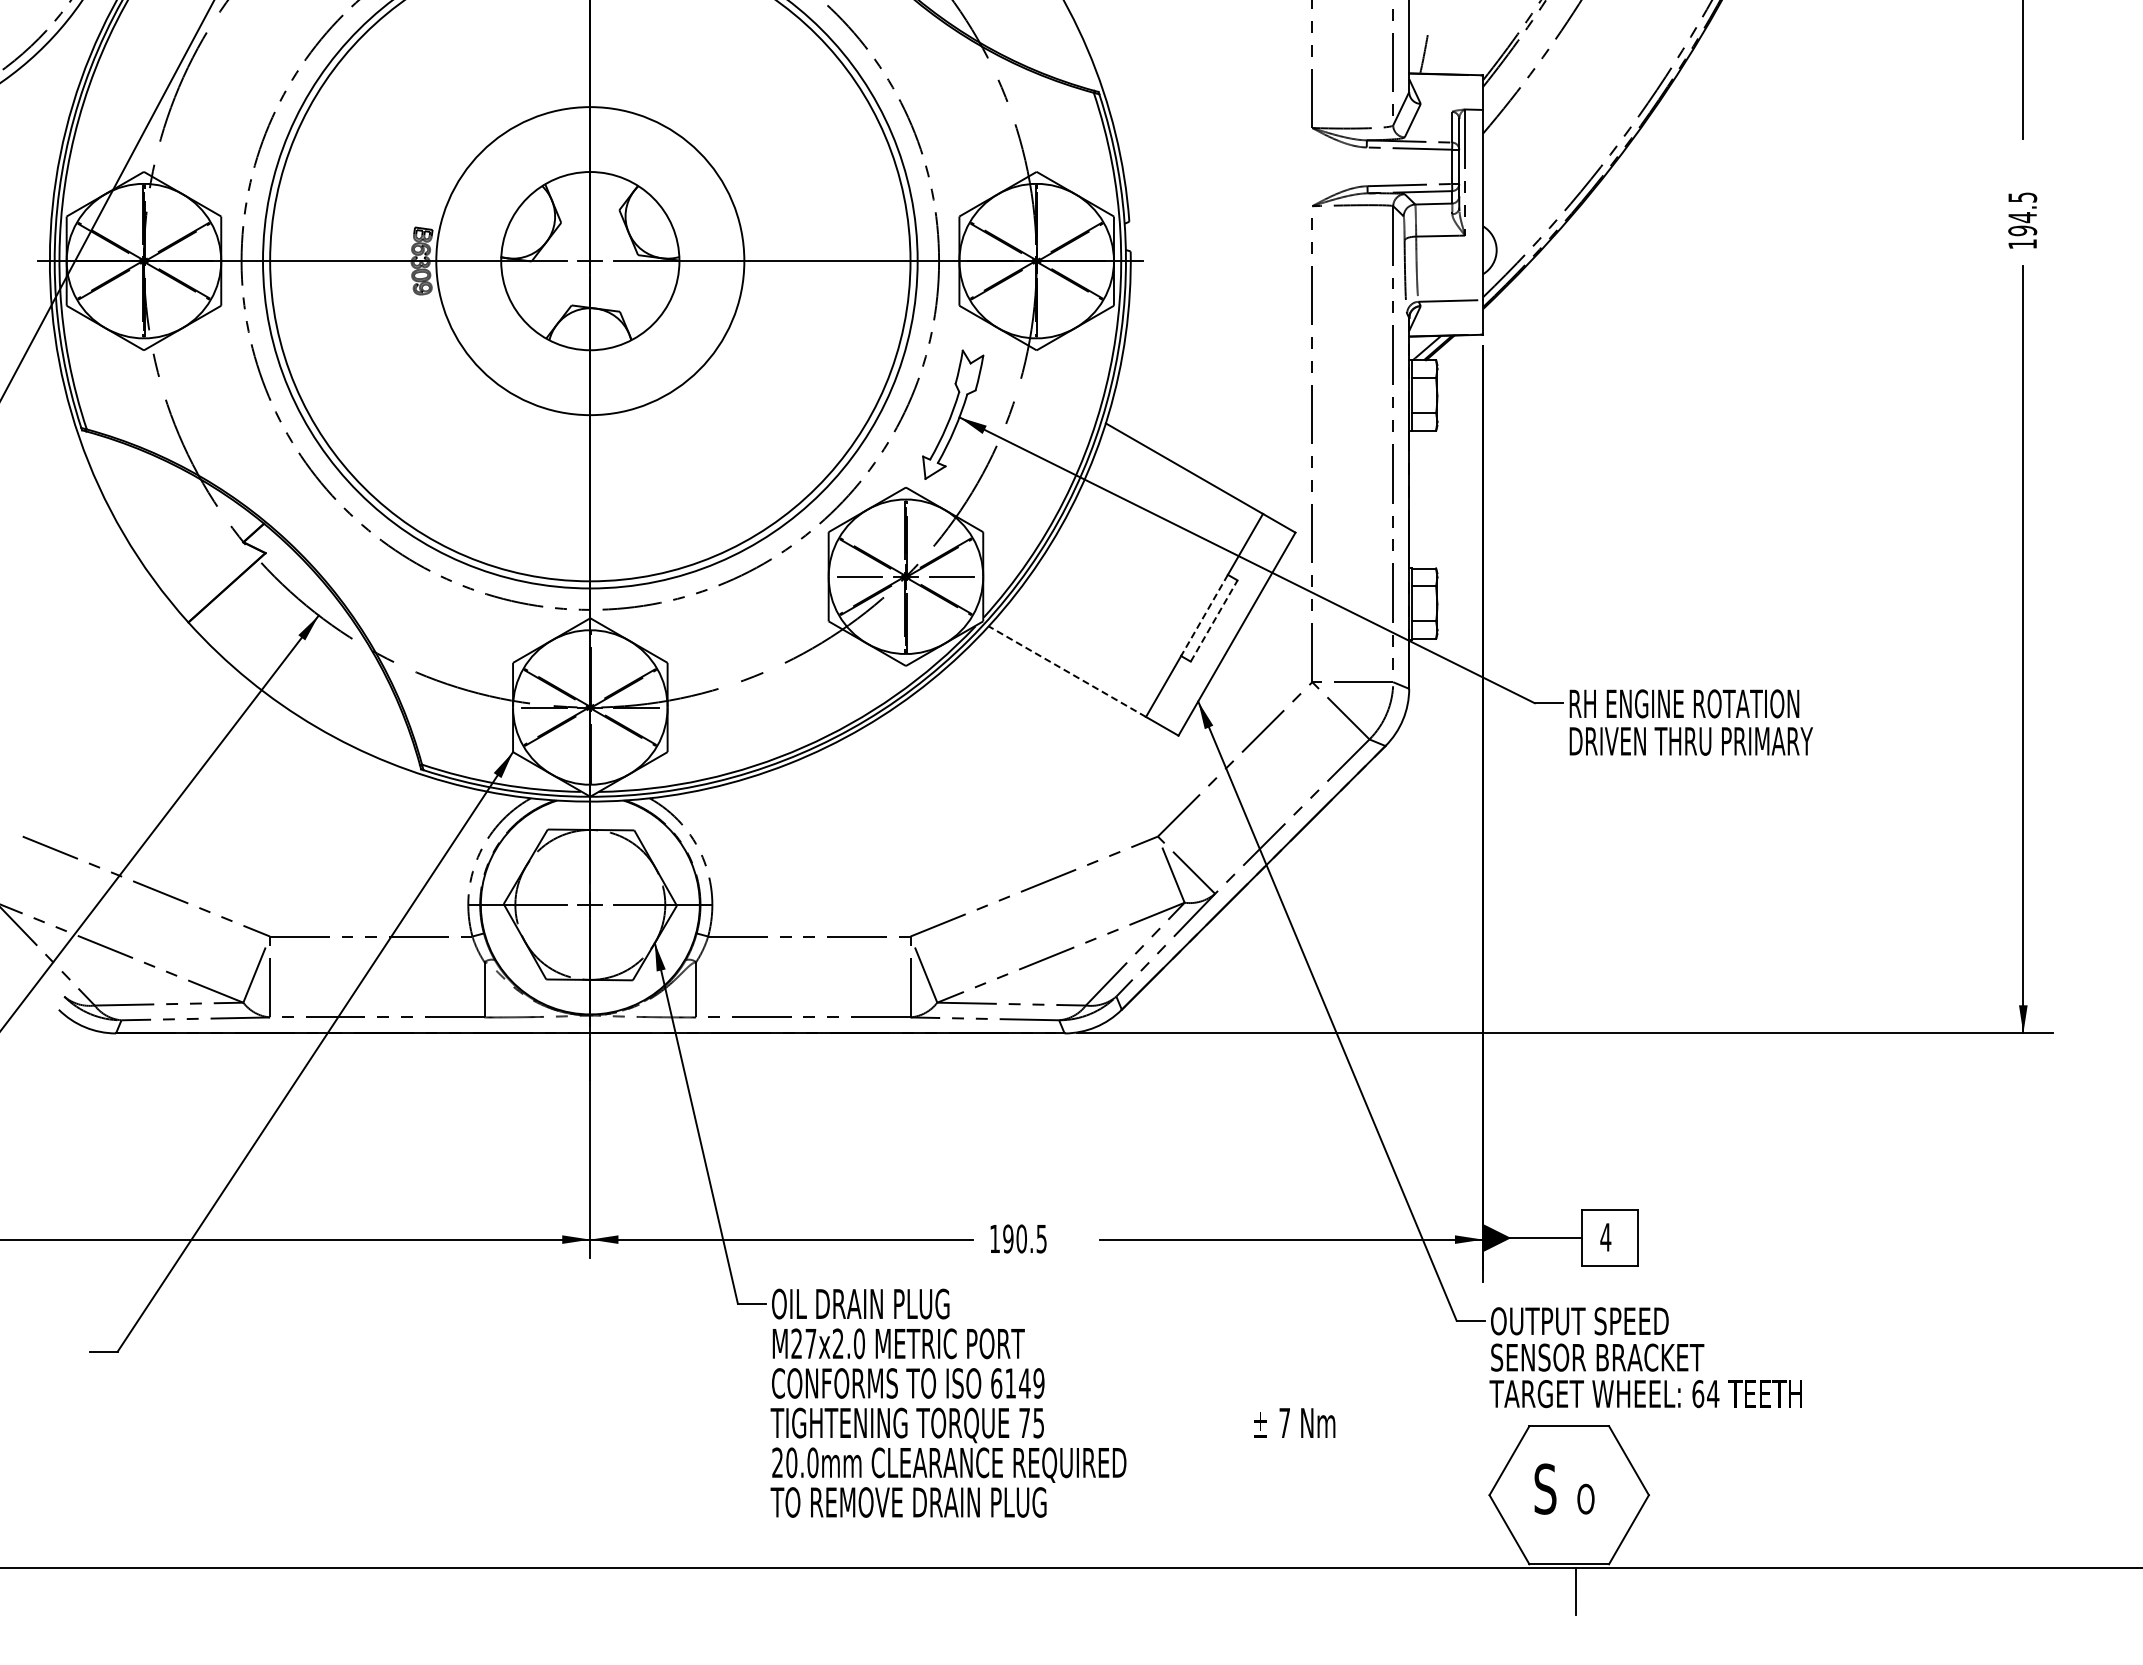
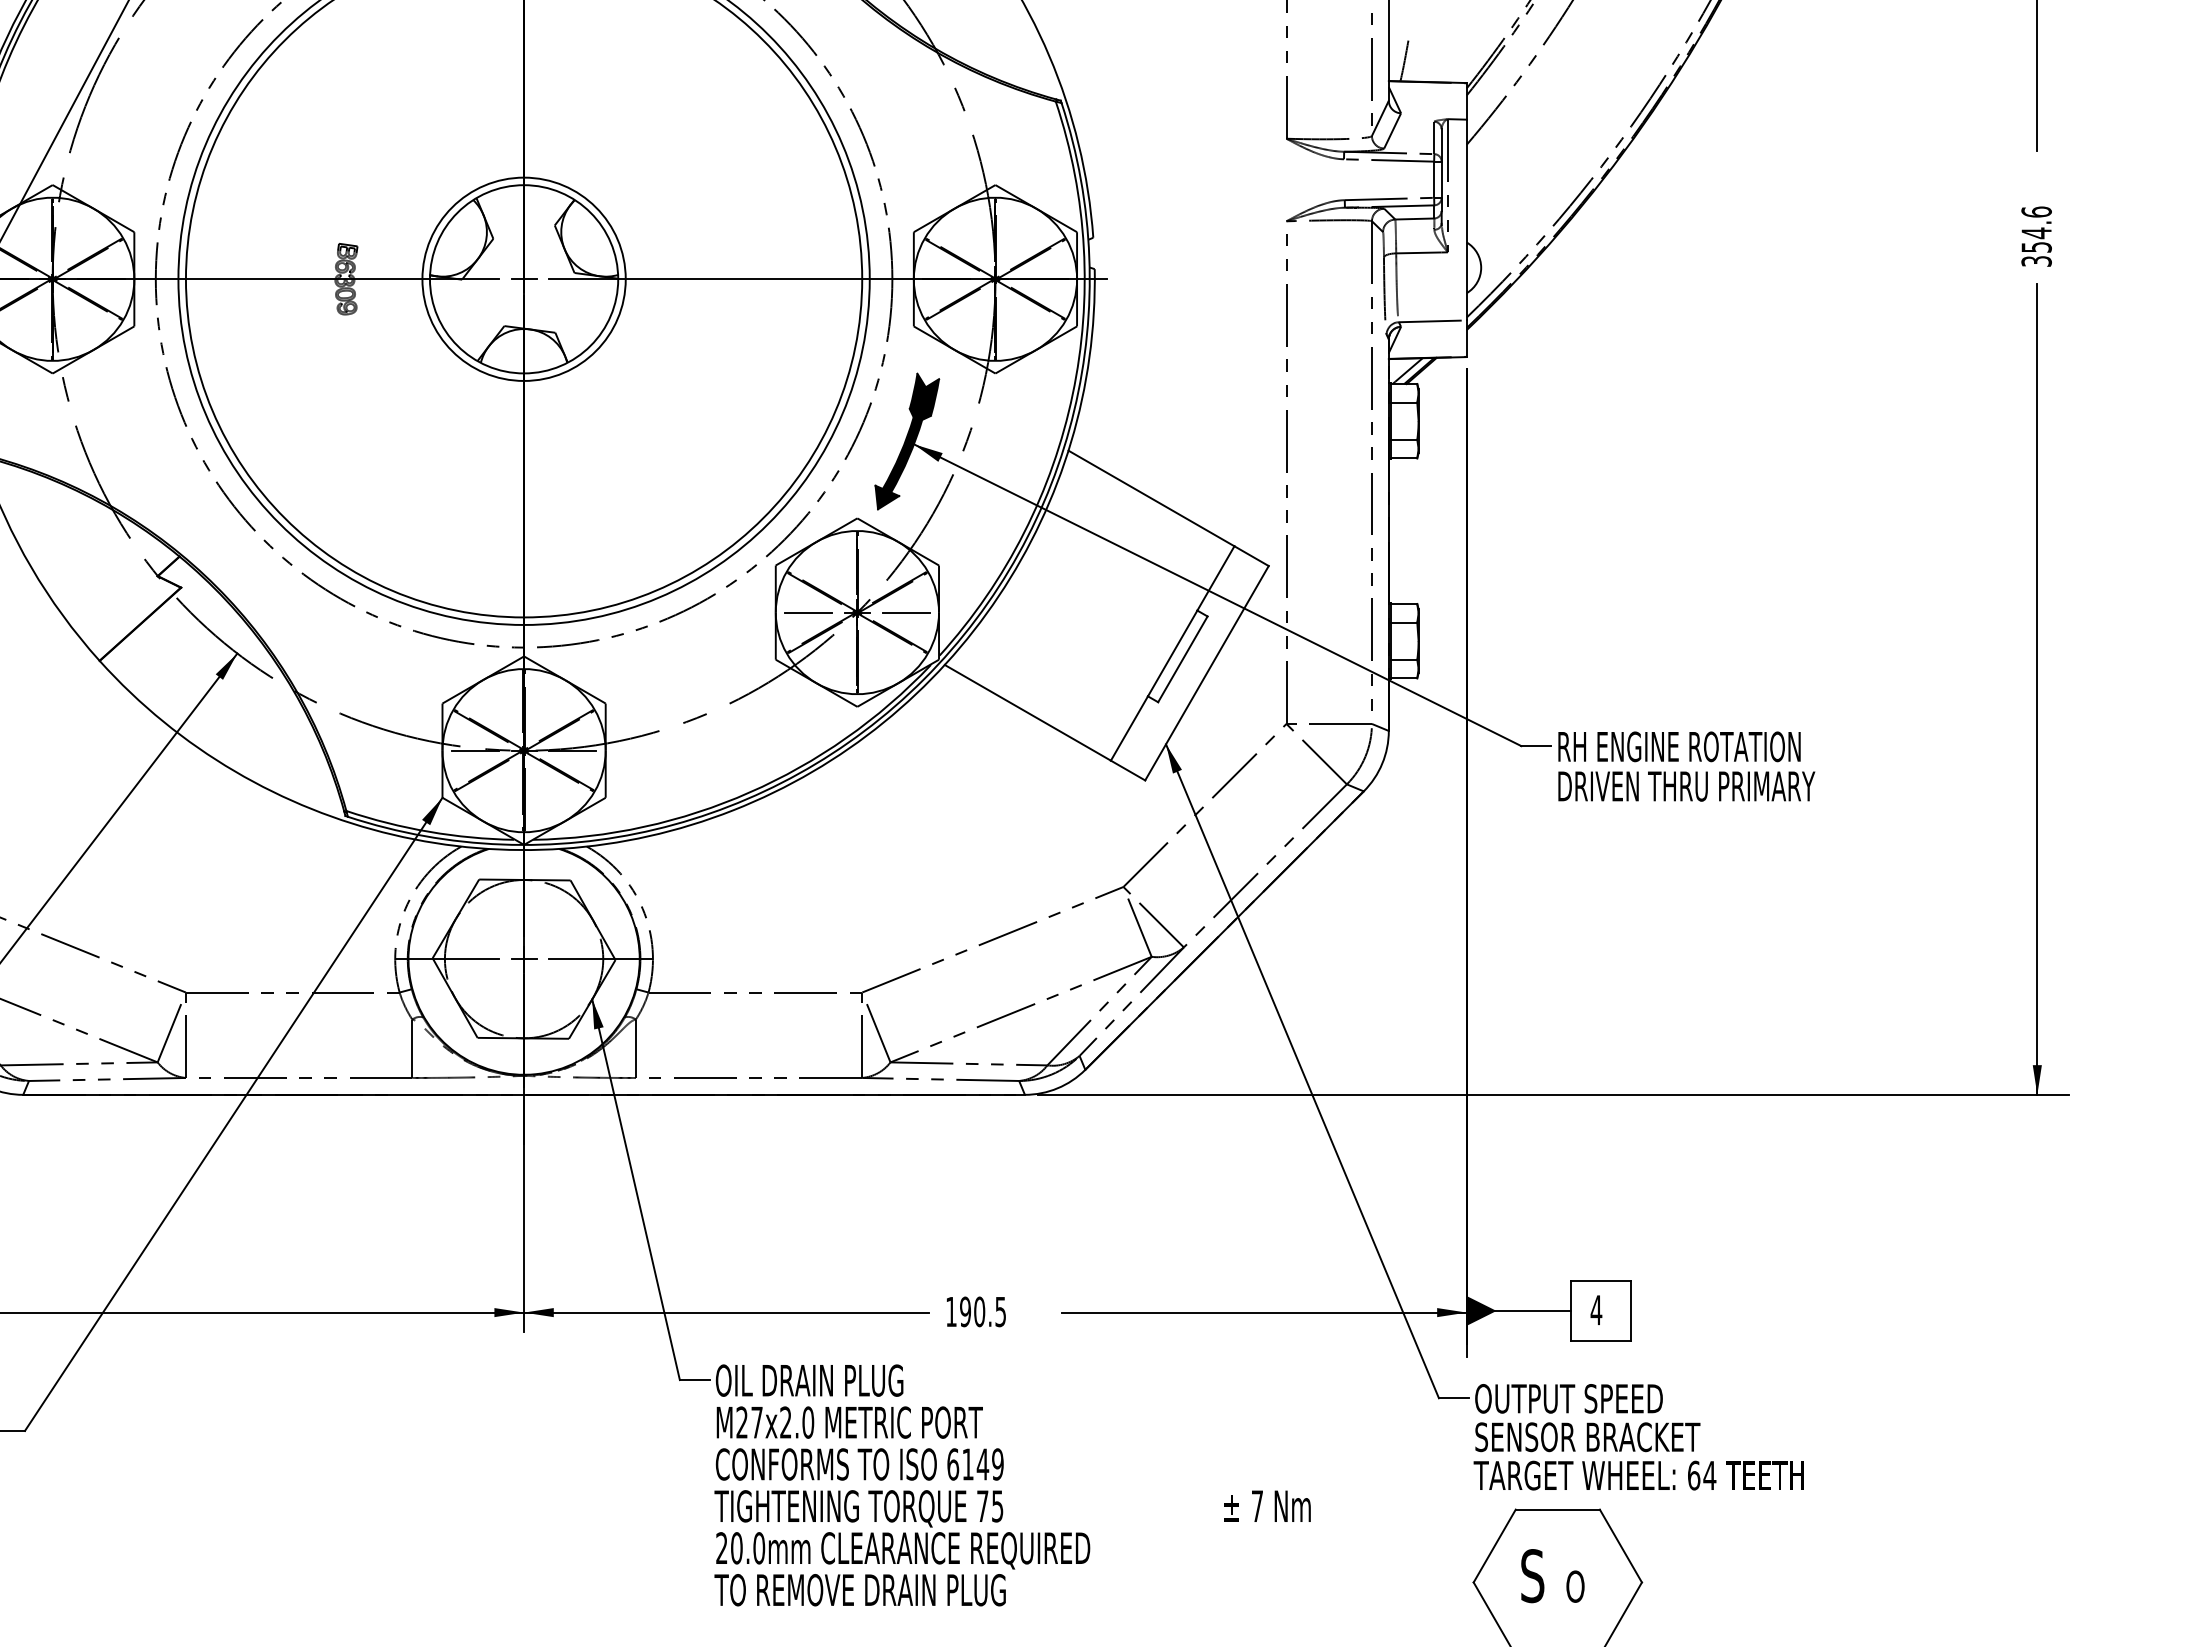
text: (2022, 220) -> (2036, 236), 194.5 -> 354.6
circle: (590, 260) -> (524, 278), size x0.62
fill: (953, 414) -> (907, 441), added
line: (1204, 615) -> (1172, 653), dashed -> solid
line: (1214, 621) -> (1183, 659), dashed -> solid
line: (1067, 671) -> (1027, 712), dashed -> solid

